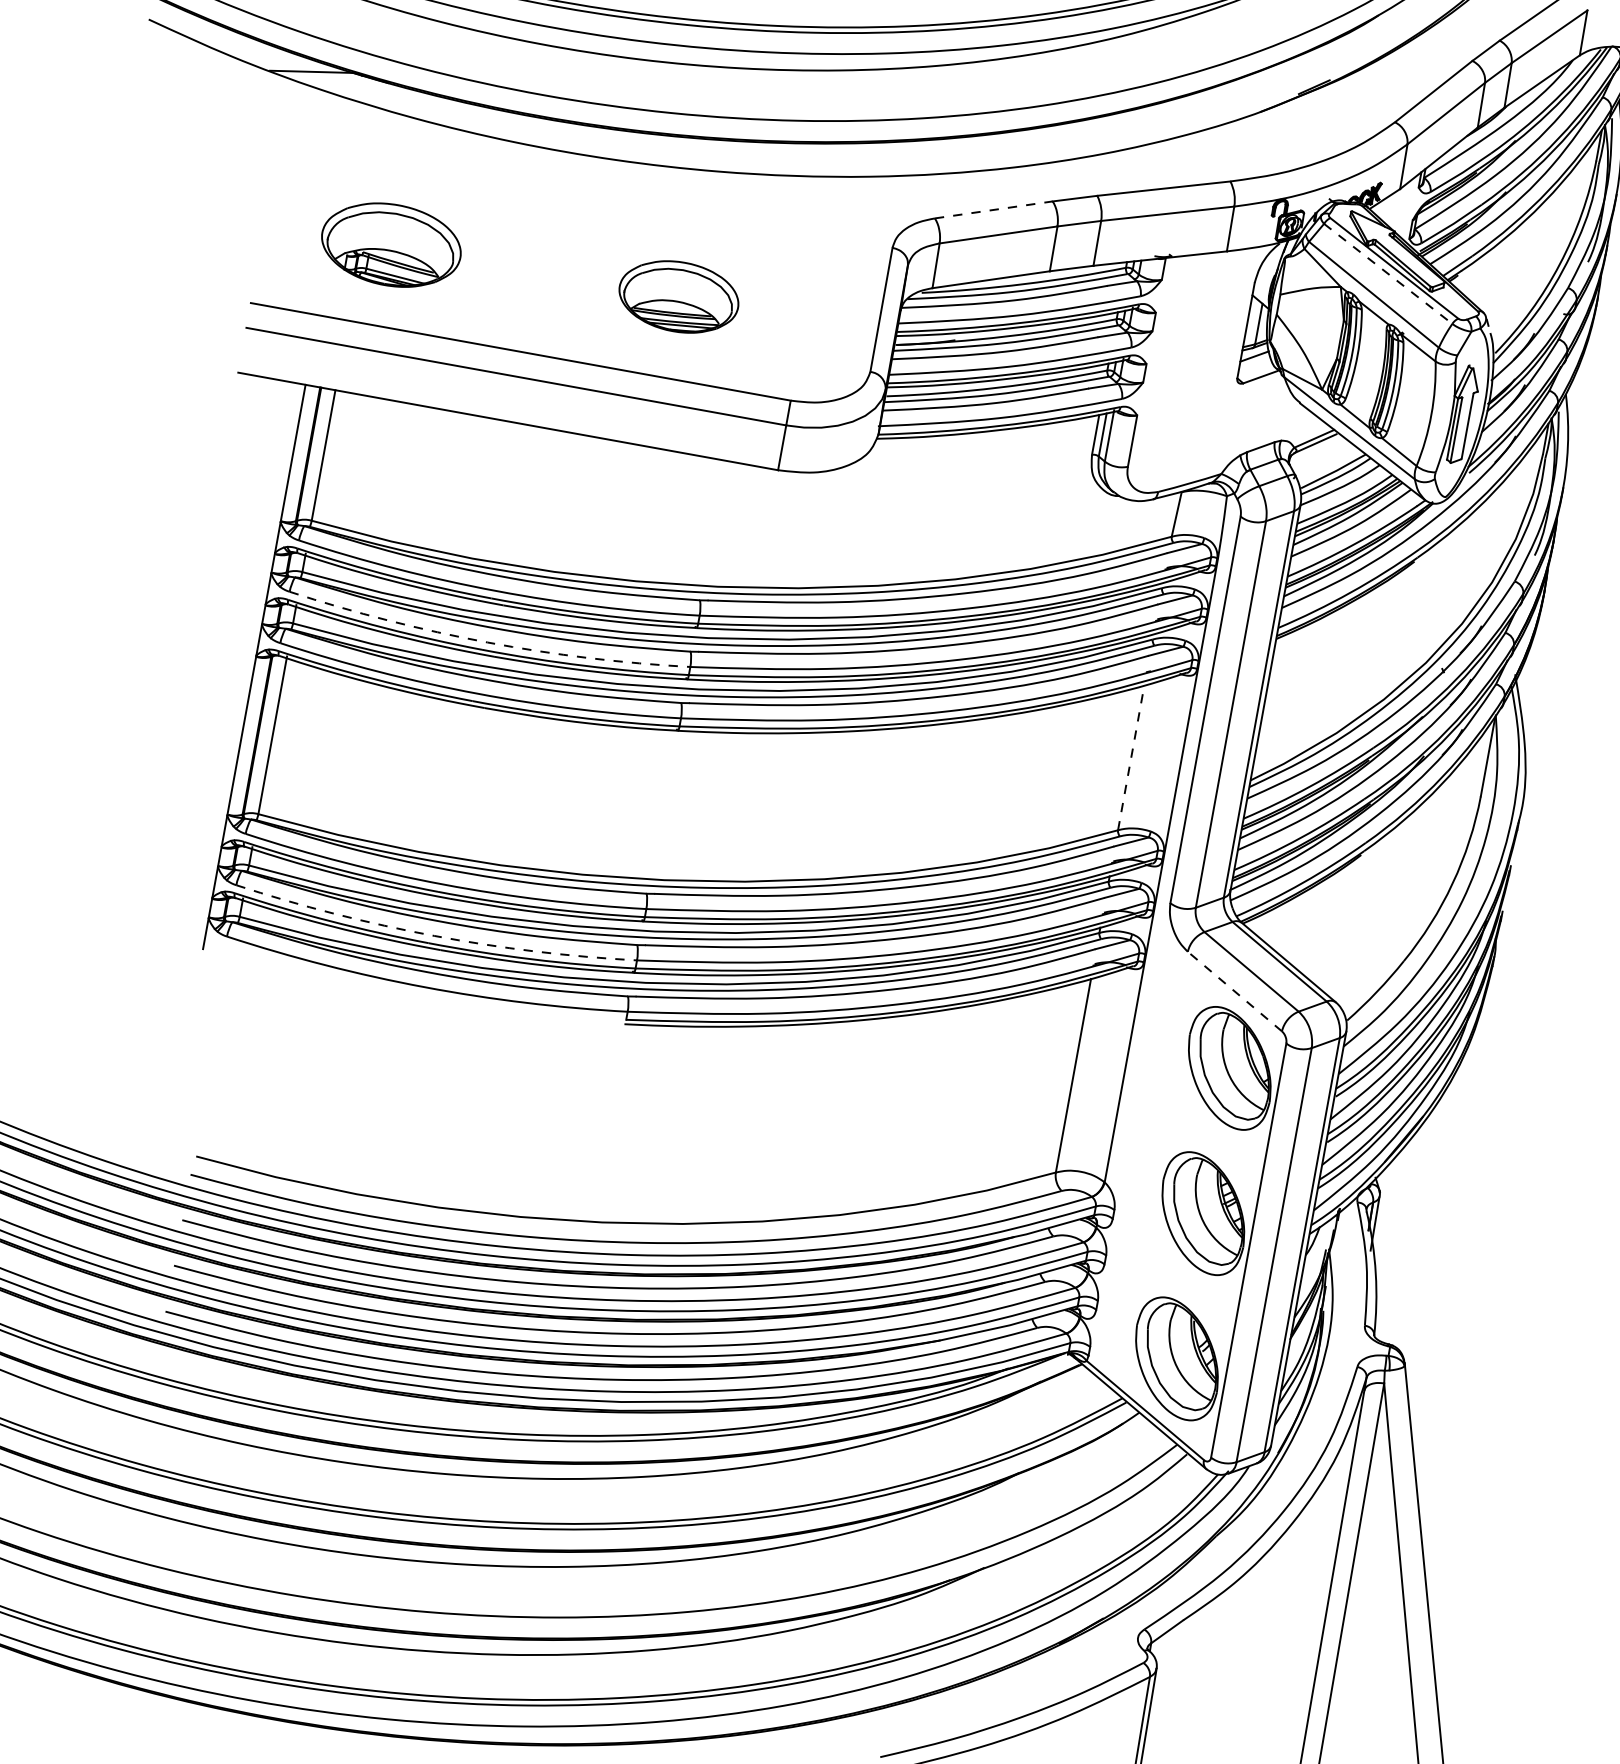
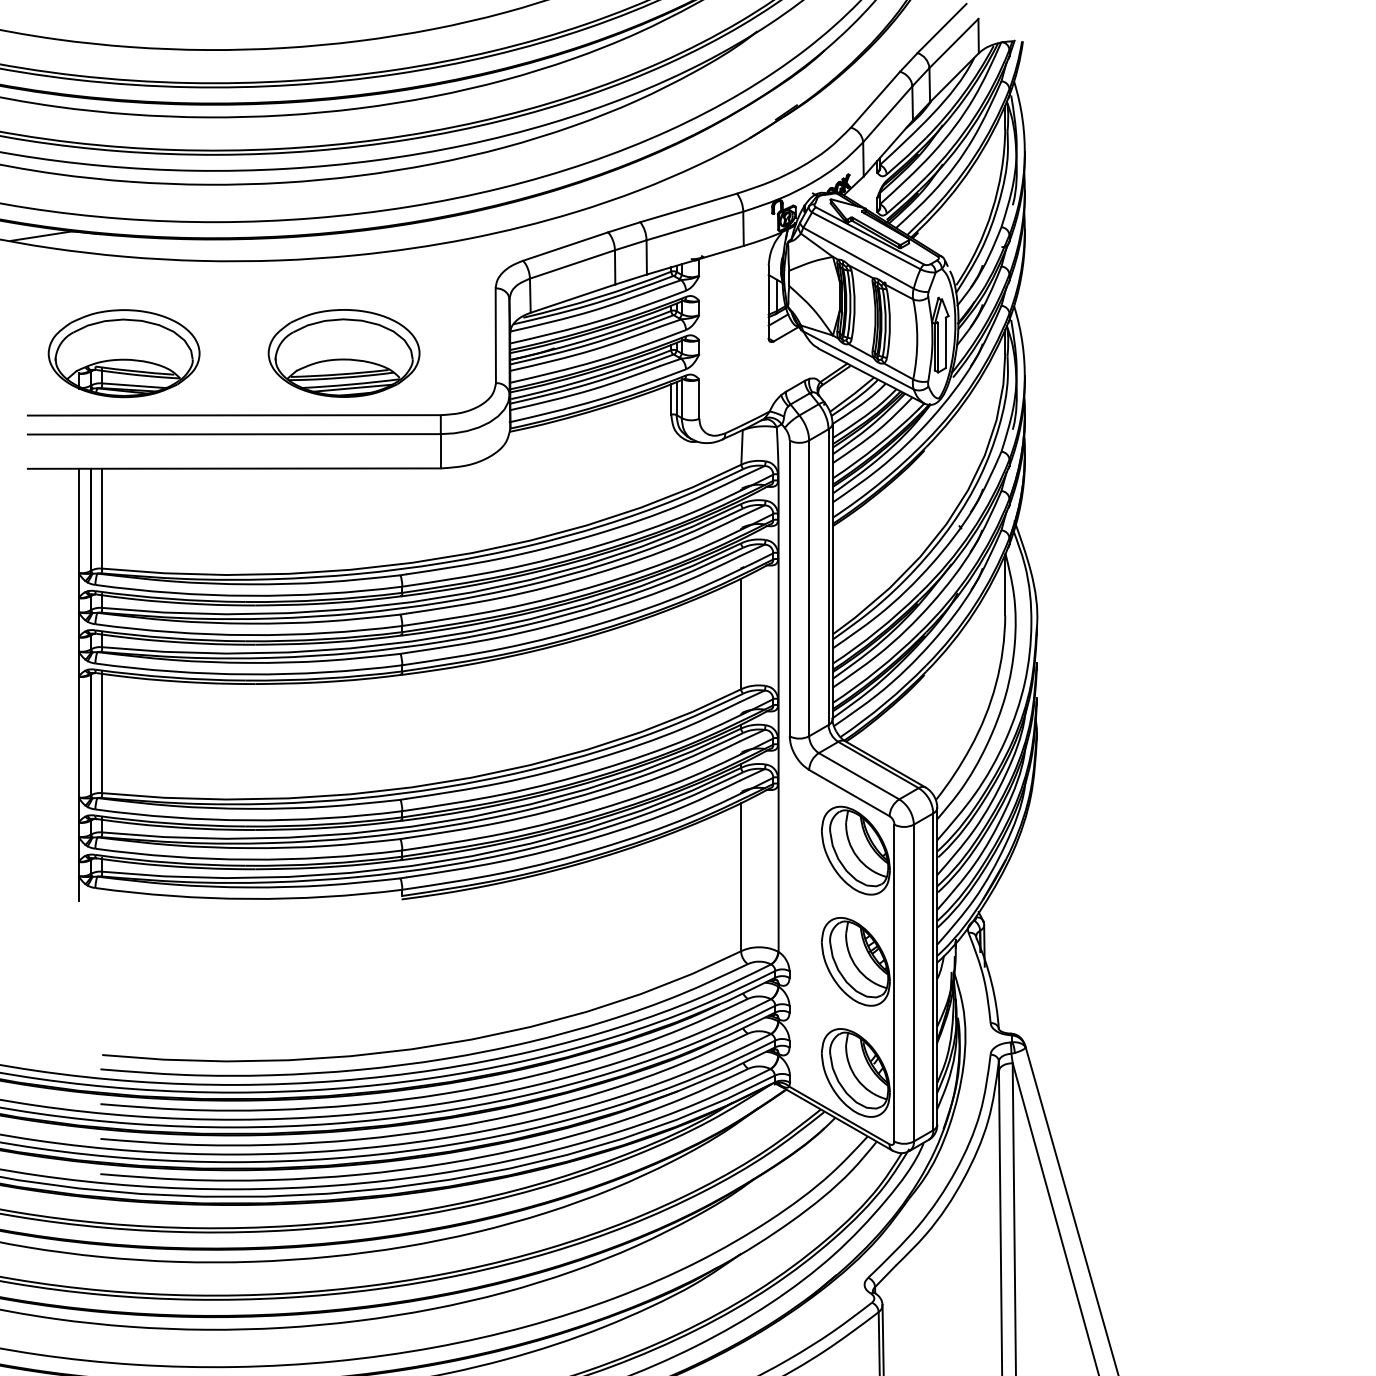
line: (993, 209) -> (565, 246), dashed -> solid
part: (390, 244) -> (123, 353), size x1.43
line: (1388, 274) -> (866, 241), dashed -> solid
part: (678, 296) -> (343, 353), size x1.67
arc: (487, 642) -> (248, 635), dashed -> solid
line: (1131, 757) -> (741, 633), dashed -> solid
arc: (433, 935) -> (248, 859), dashed -> solid
line: (1233, 990) -> (848, 792), dashed -> solid

